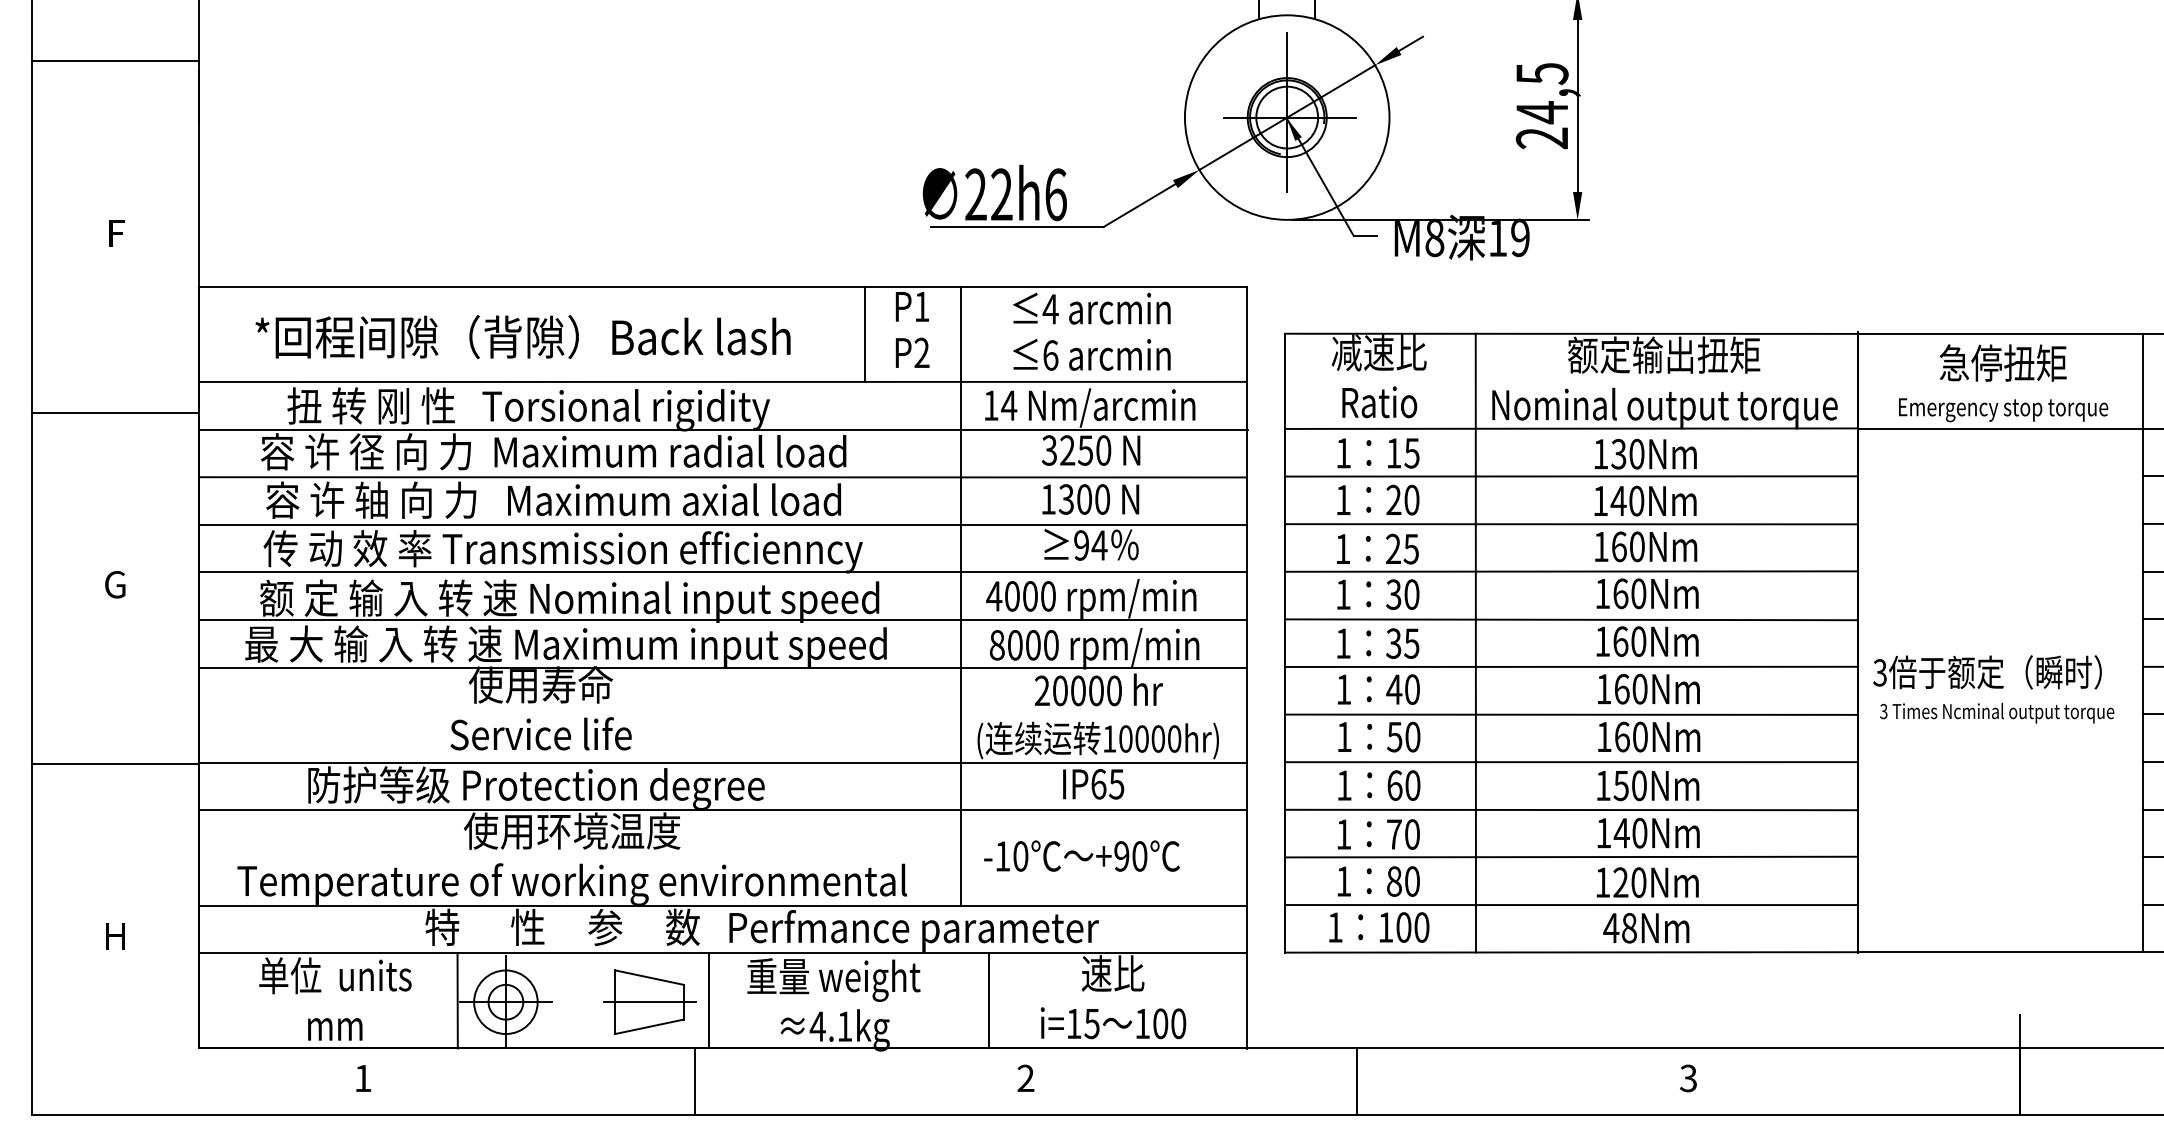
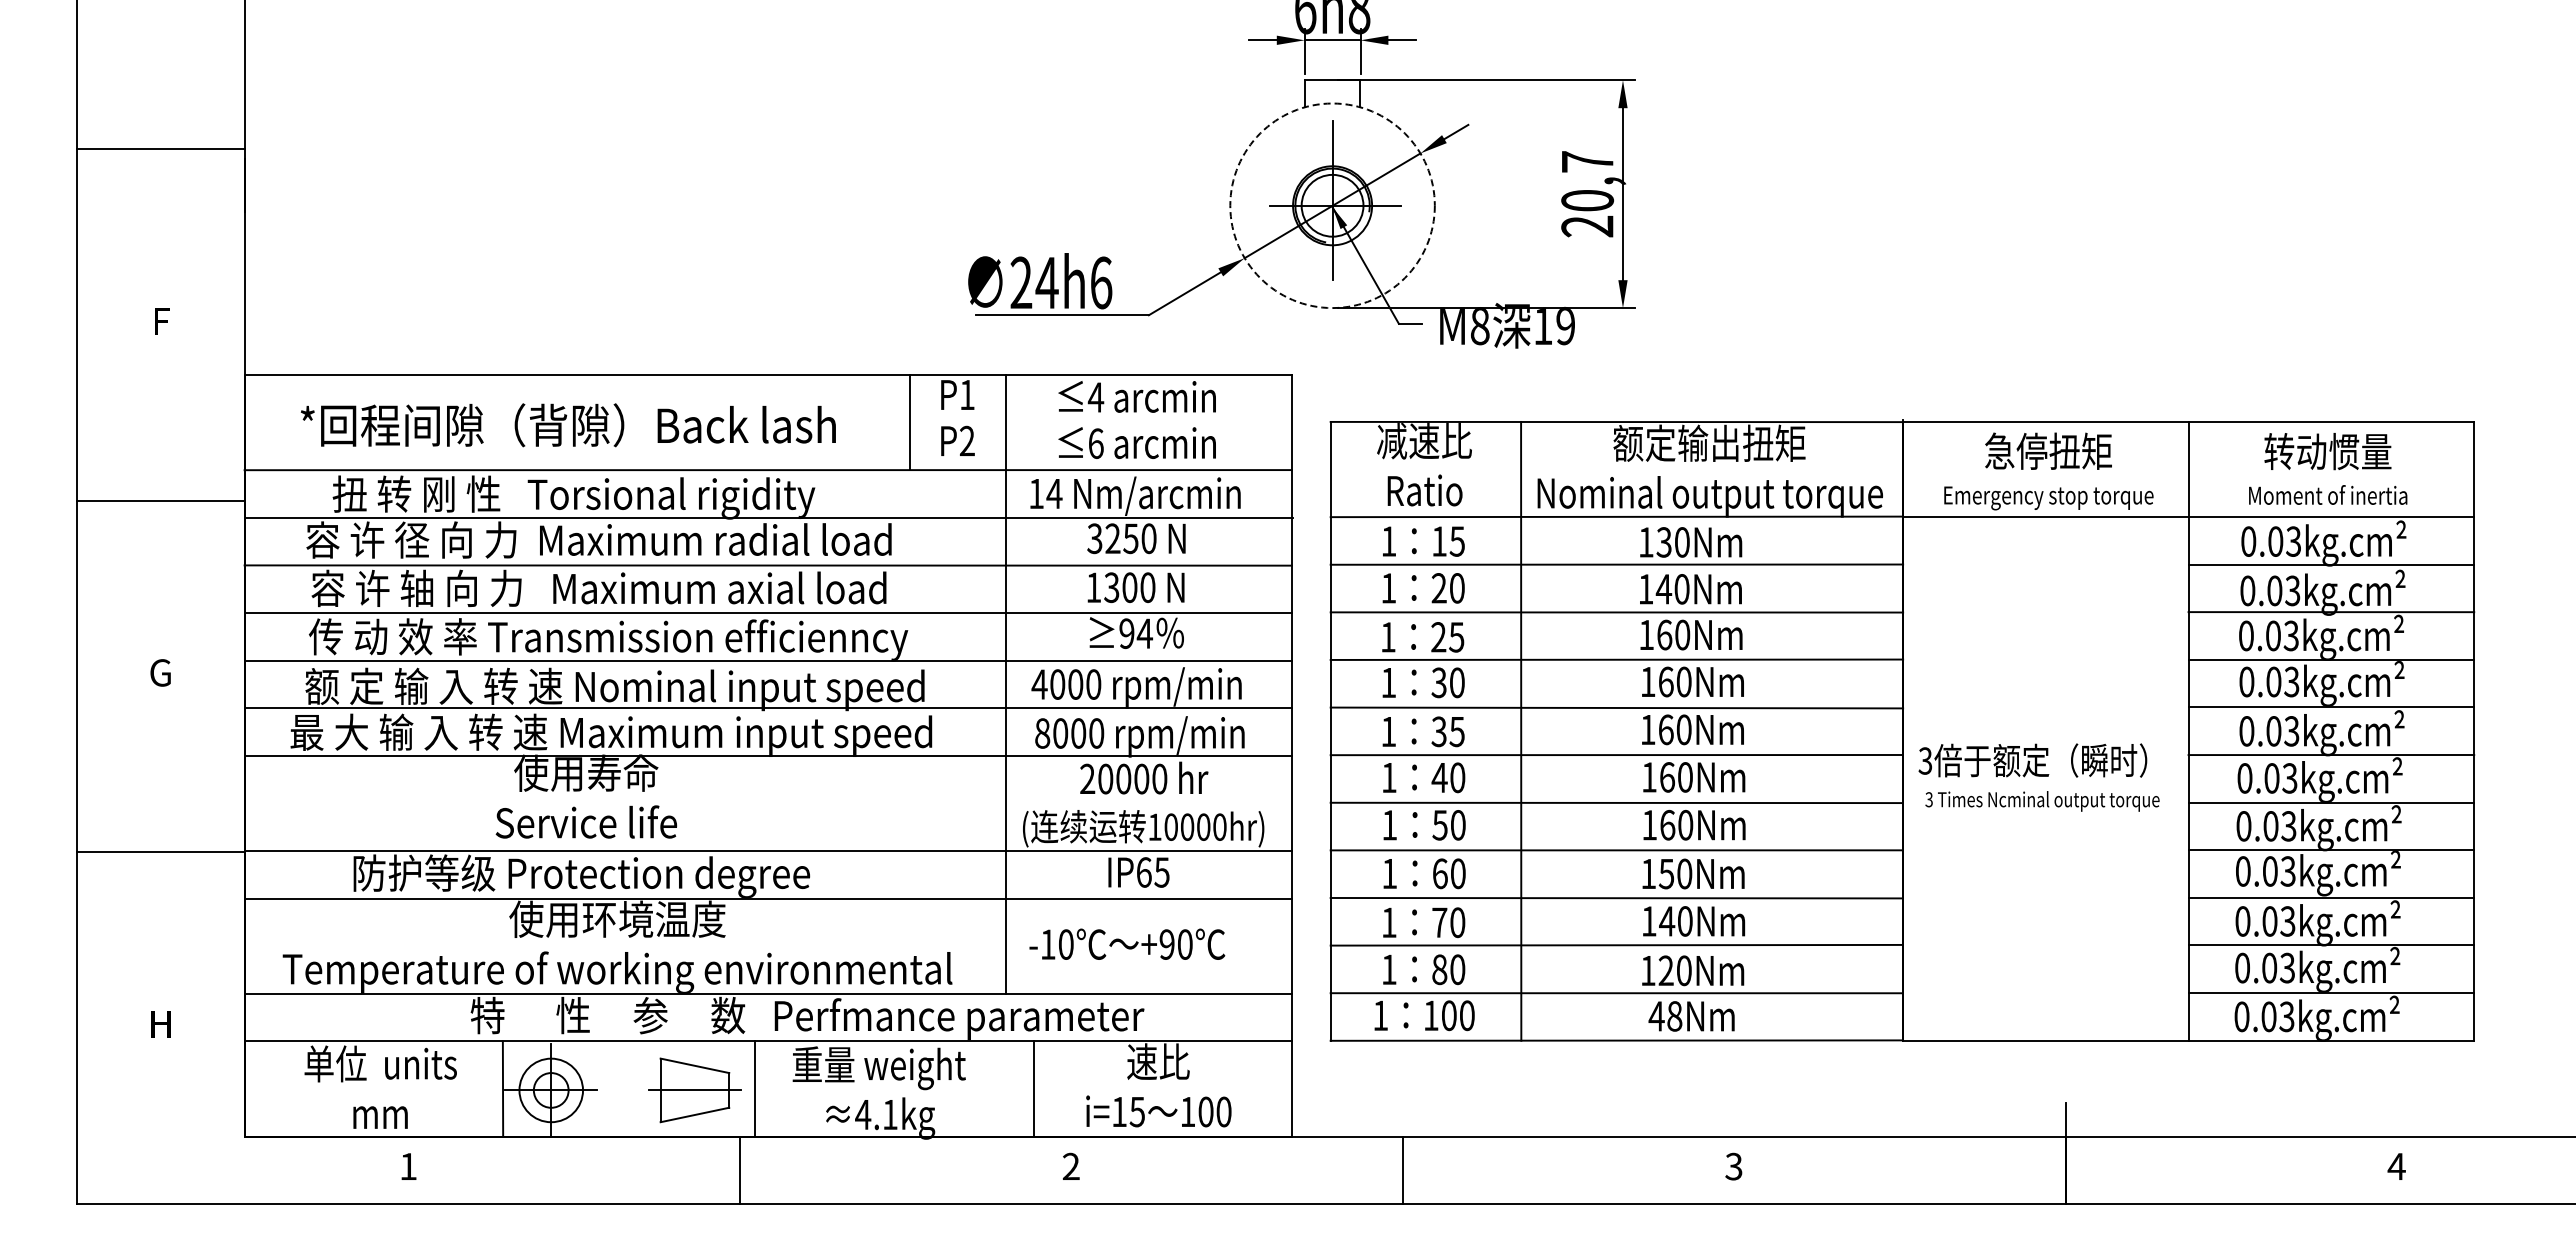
text: (1542, 93) -> (1587, 181), 24,5 -> 20,7
circle: (1287, 117) -> (1332, 205), solid -> dashed
text: (1001, 194) -> (1046, 282), 22 -> 24

